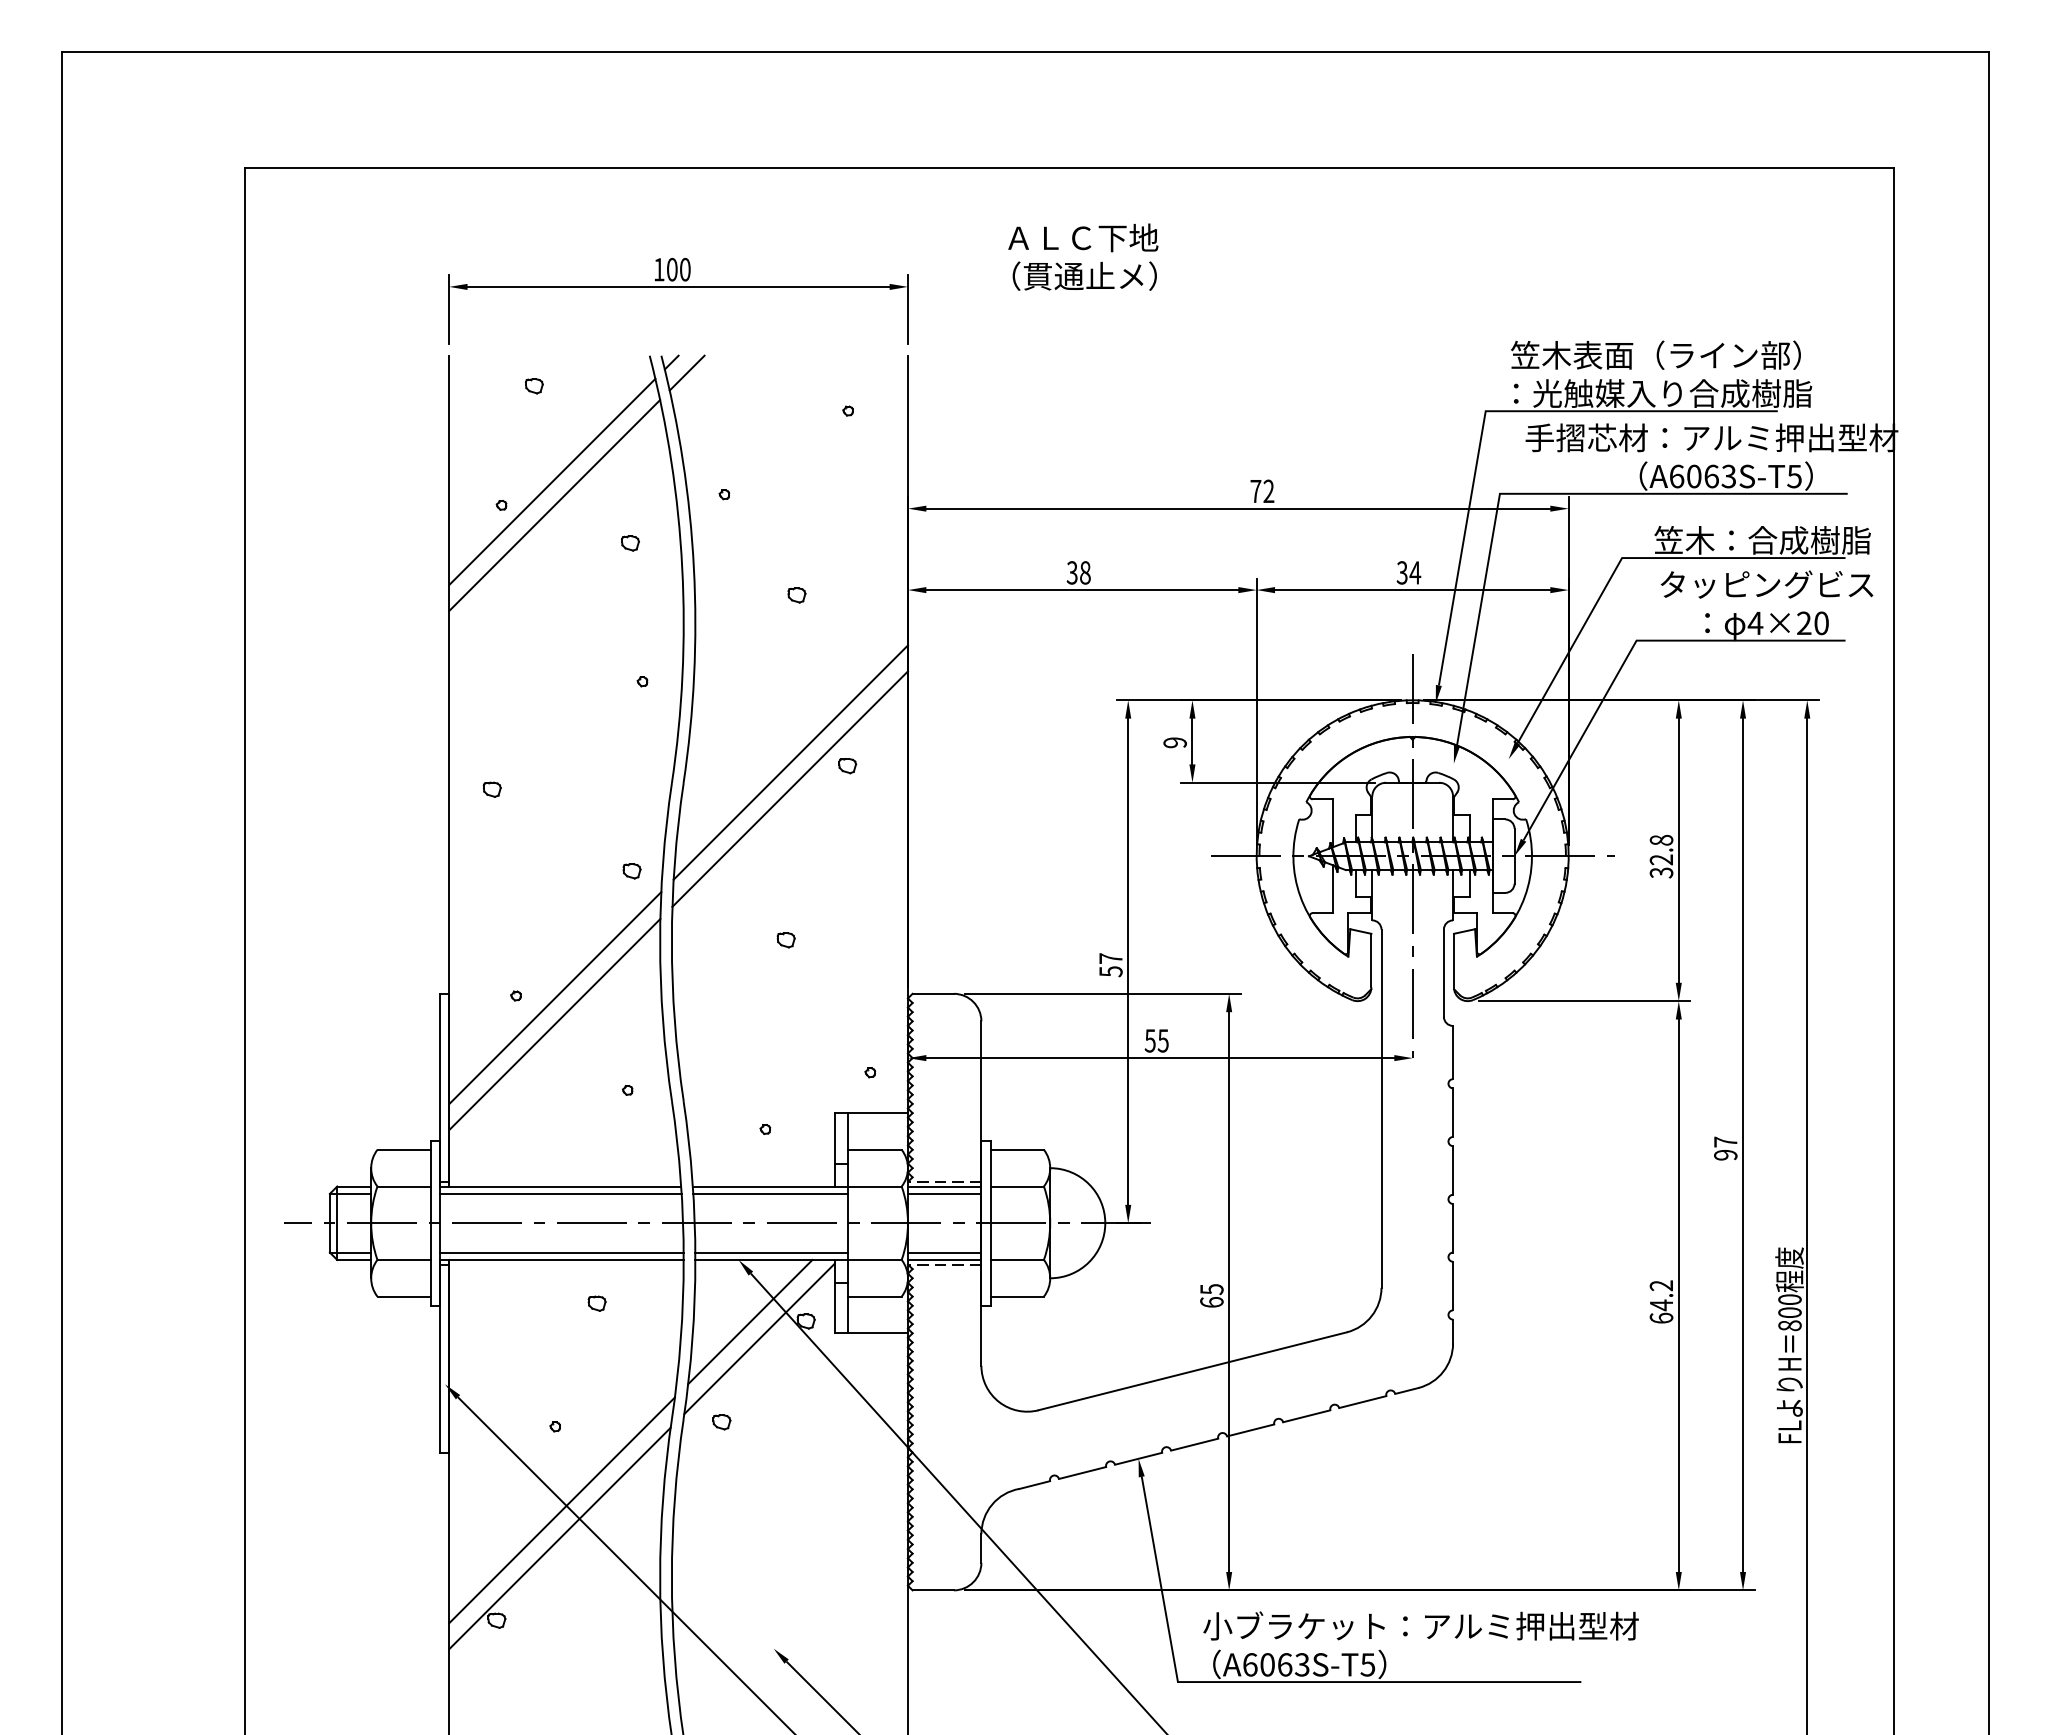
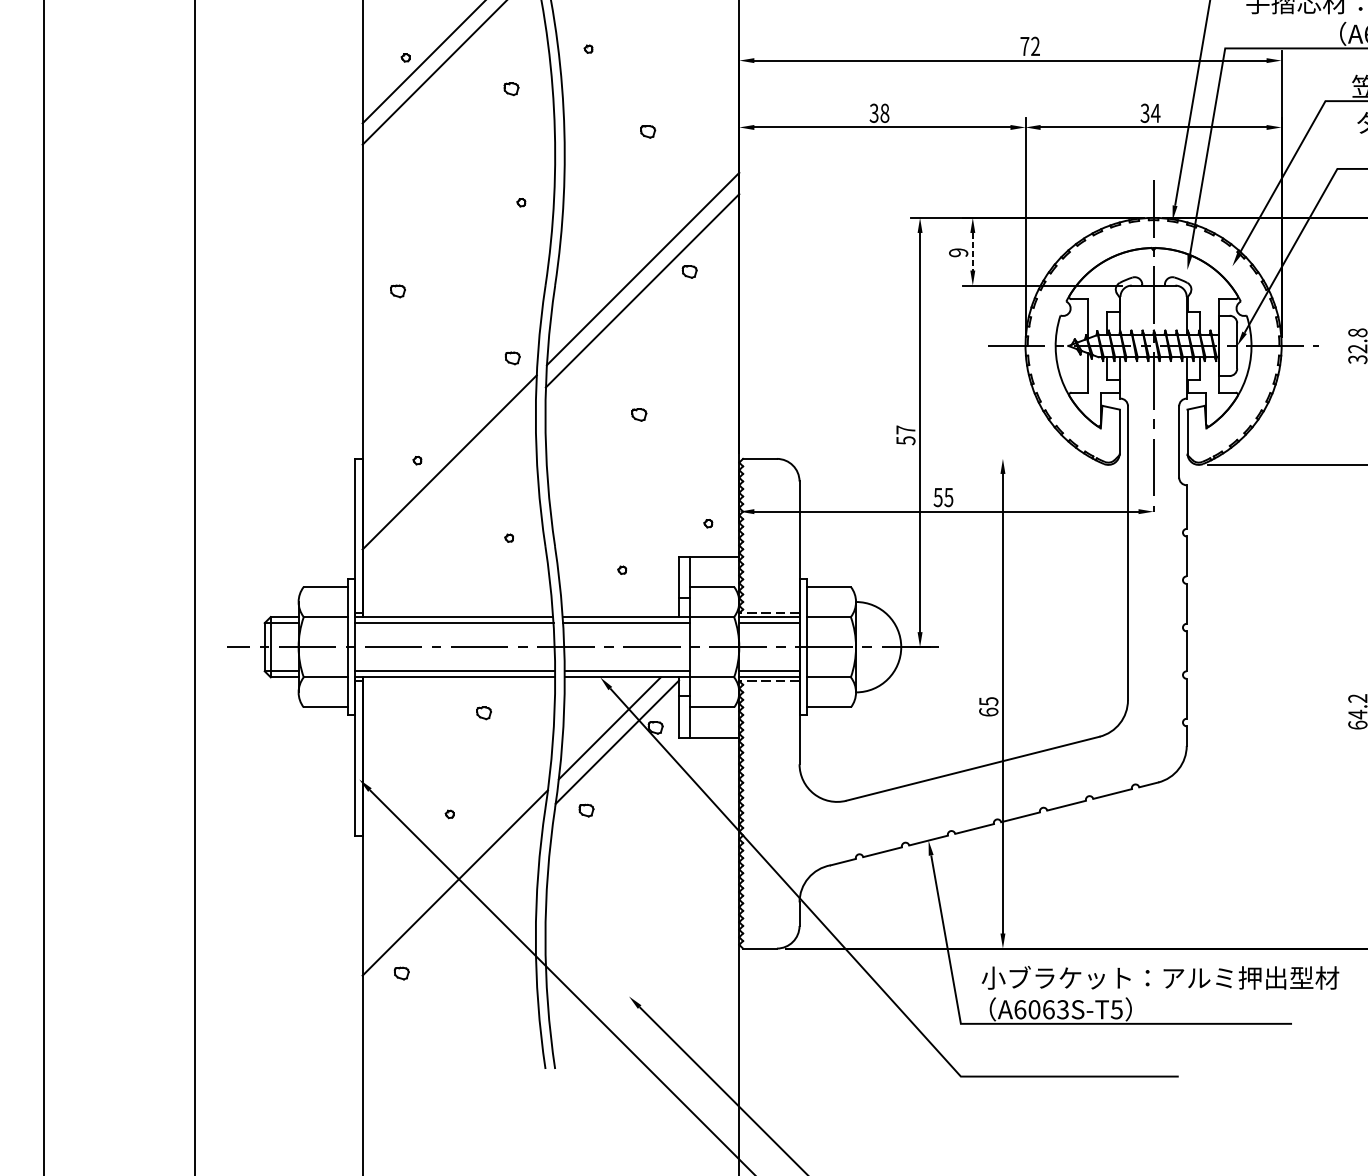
line: (1192, 741) -> (972, 251), solid -> dashed
line: (1102, 993) -> (898, 458), removed
line: (554, 1024) -> (449, 484), removed
line: (559, 1538) -> (453, 906), removed

